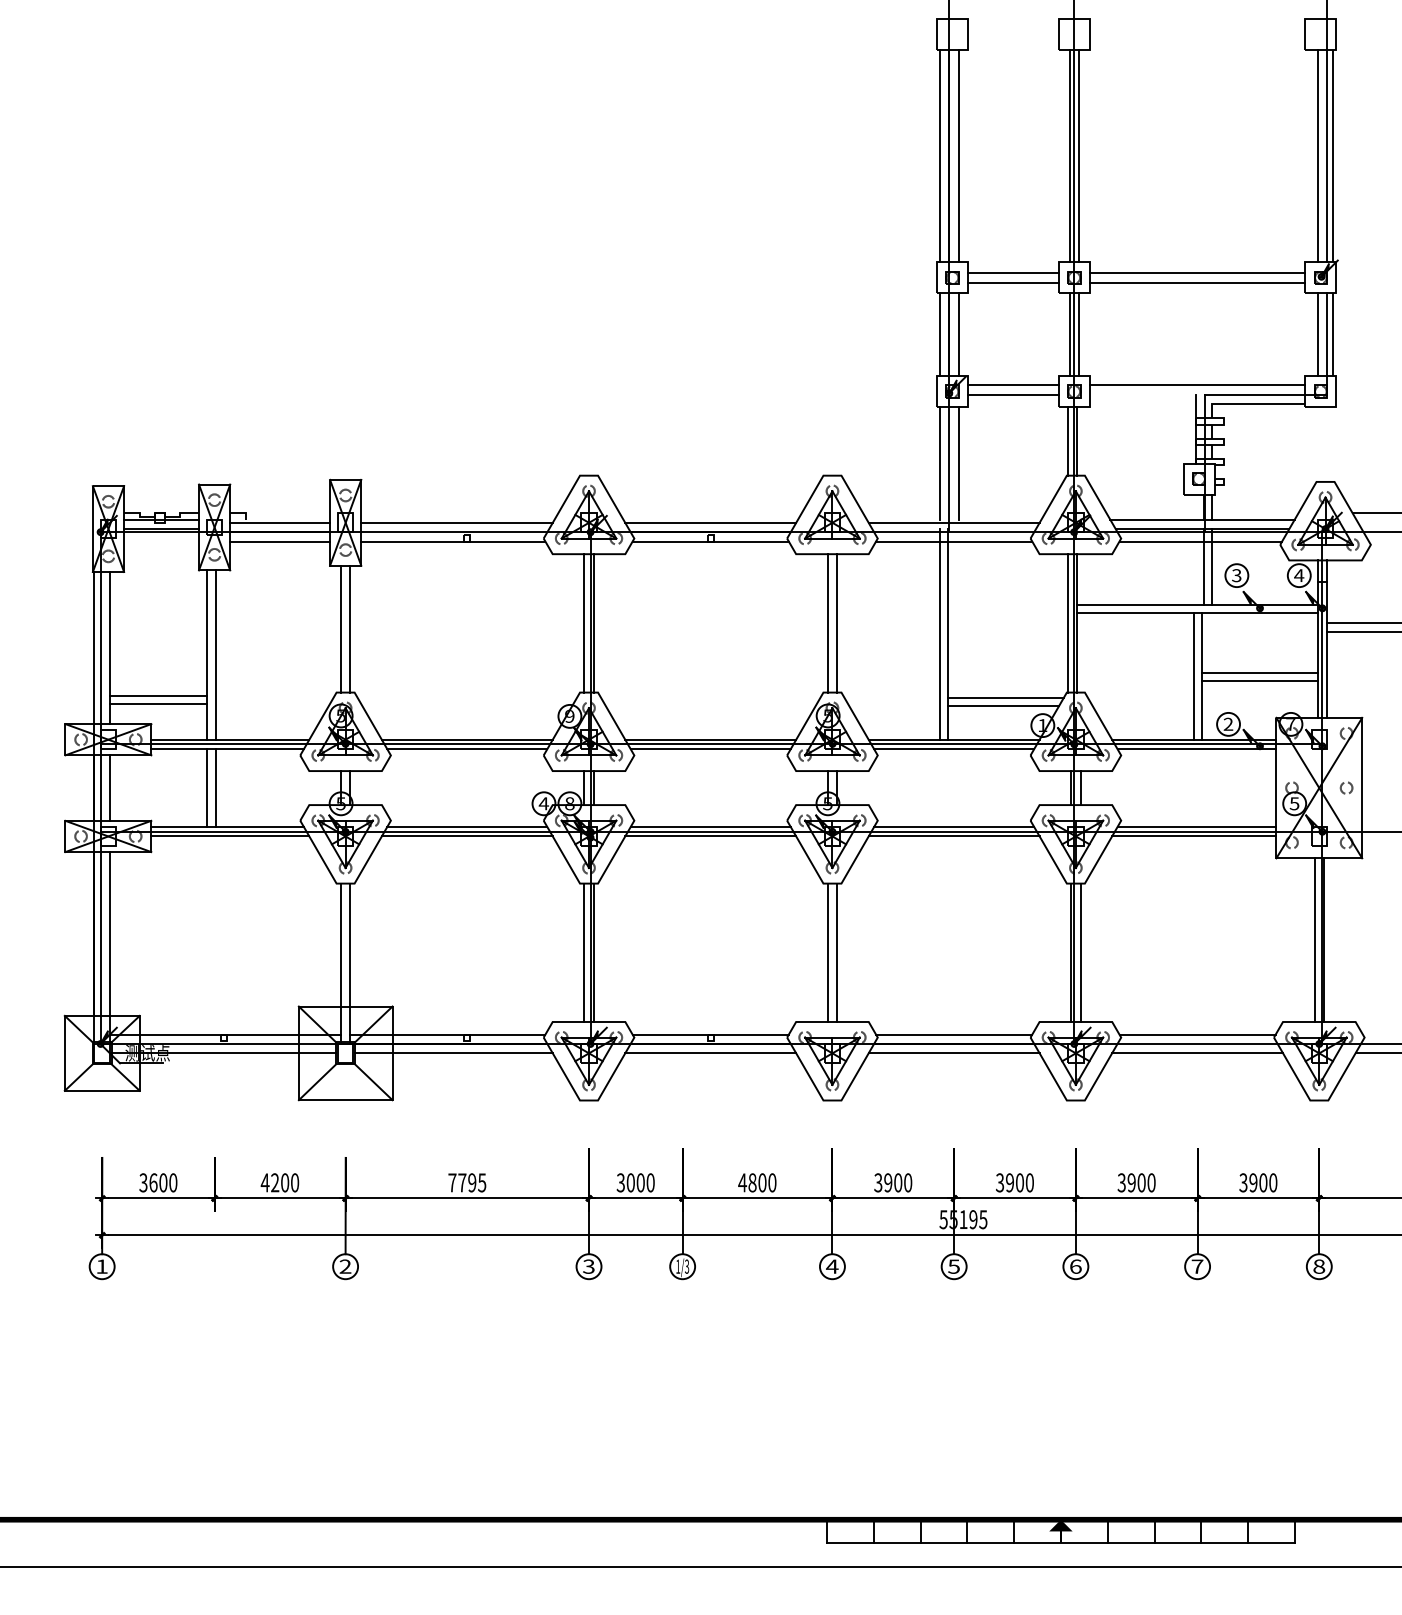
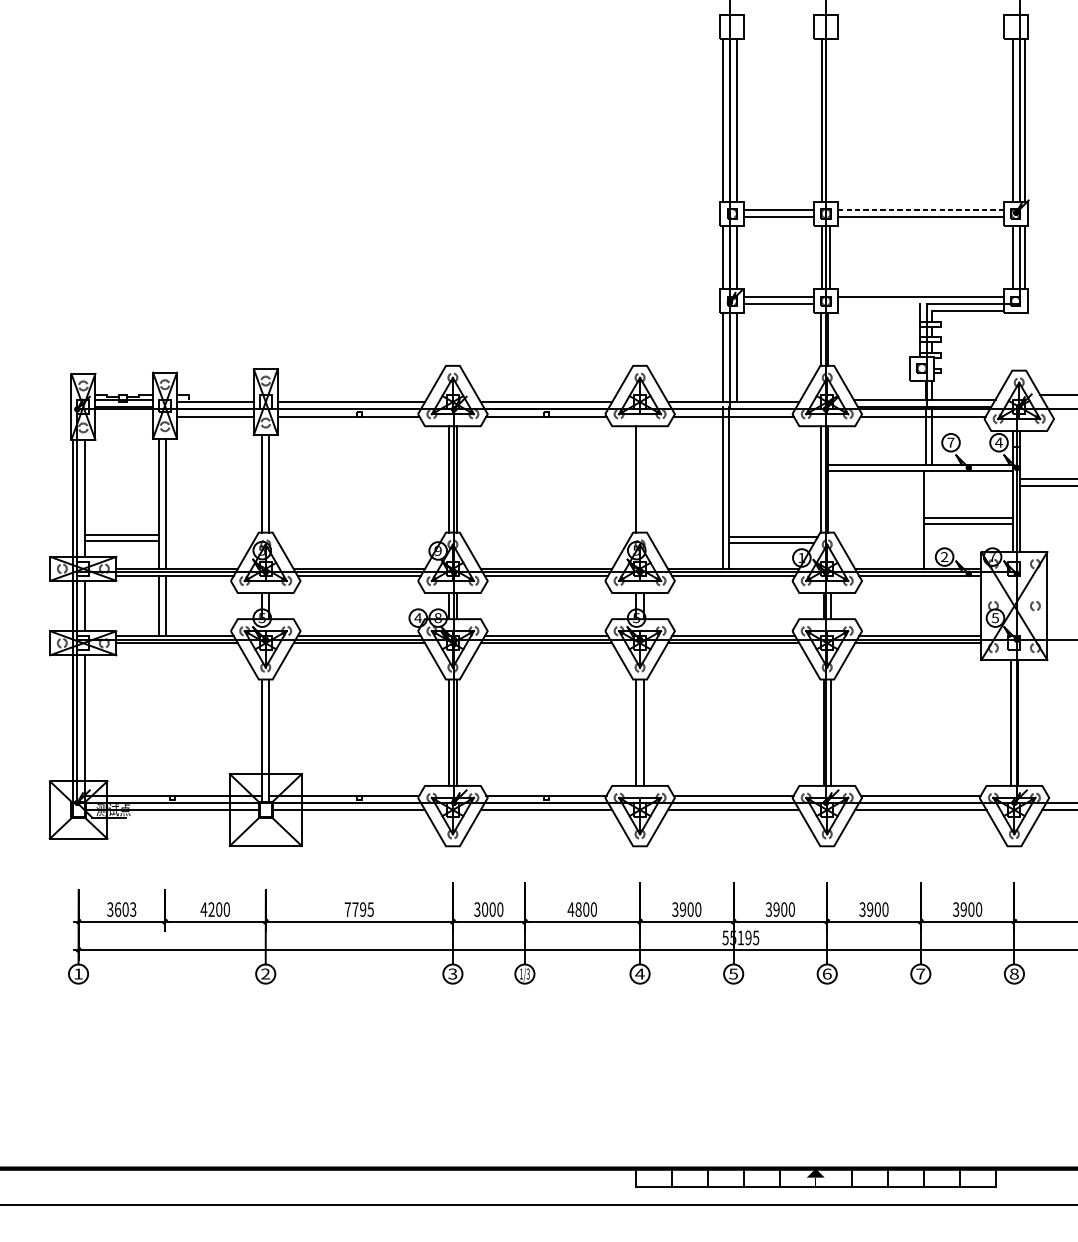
line: (1079, 156) -> (830, 120), removed
line: (1197, 273) -> (920, 210), solid -> dashed
text: (1236, 575) -> (950, 442), 3 -> 7
line: (837, 623) -> (643, 479), removed
line: (1193, 675) -> (917, 519), removed
text: (173, 1182) -> (133, 909), 3600 -> 3603

